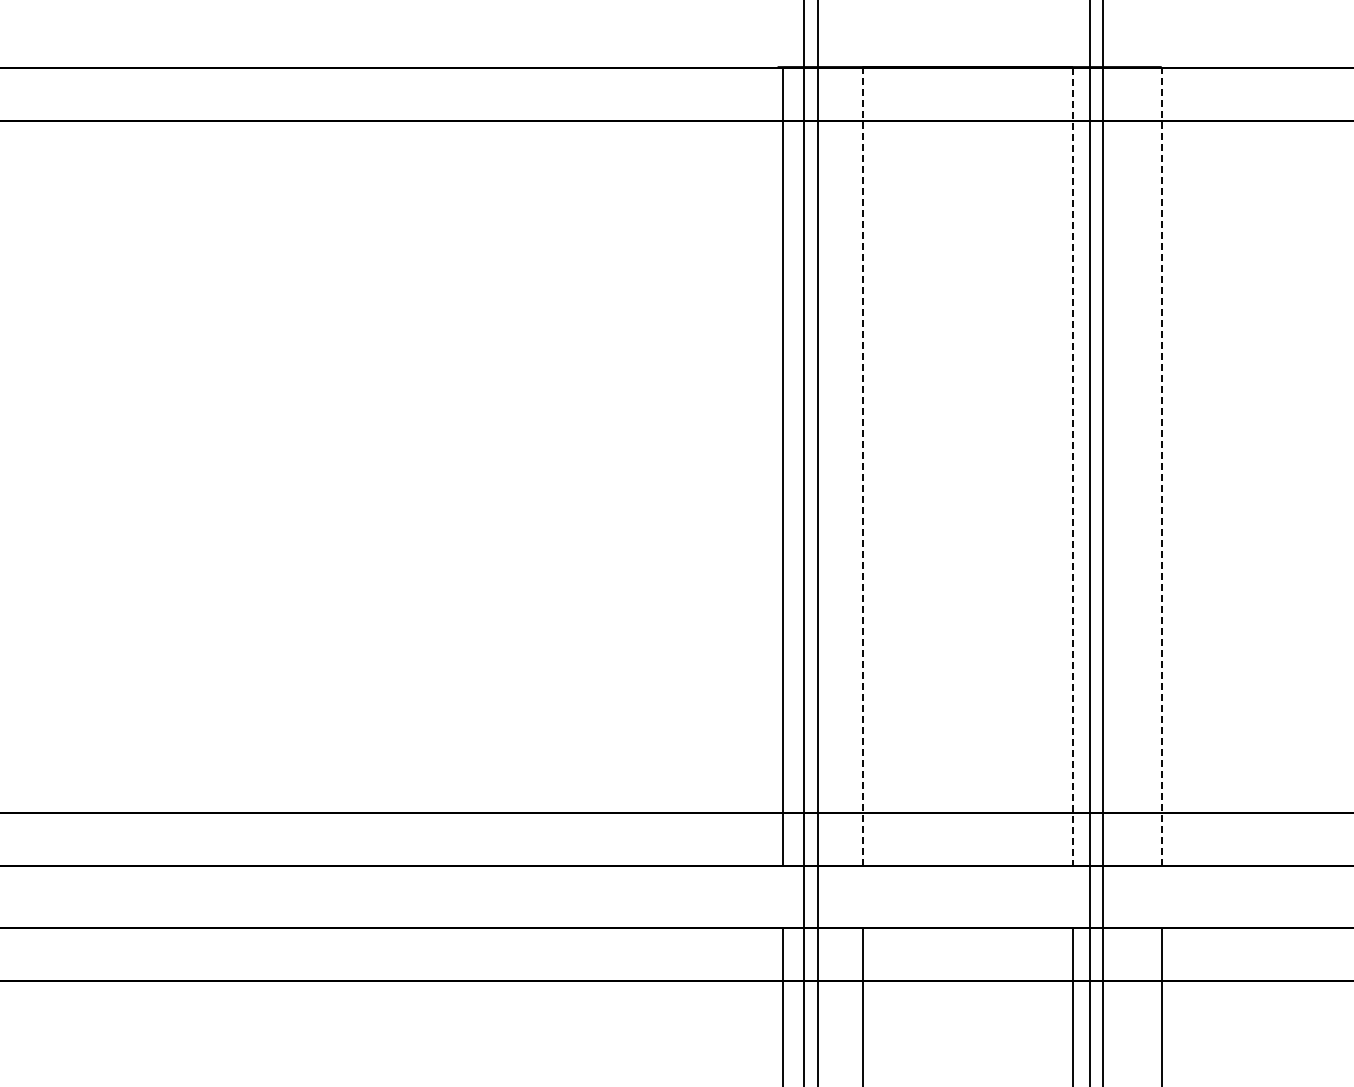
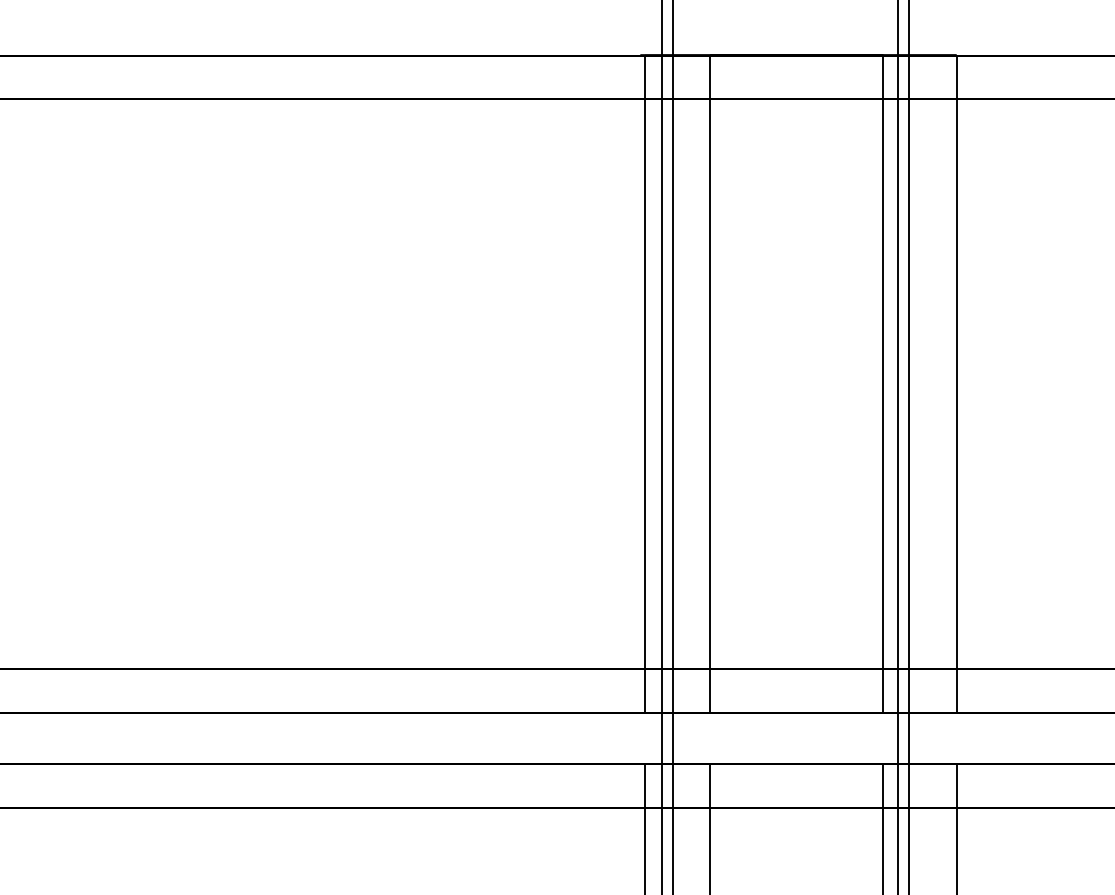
line: (862, 466) -> (710, 384), dashed -> solid
line: (1161, 466) -> (956, 384), dashed -> solid
line: (1072, 467) -> (883, 384), dashed -> solid

